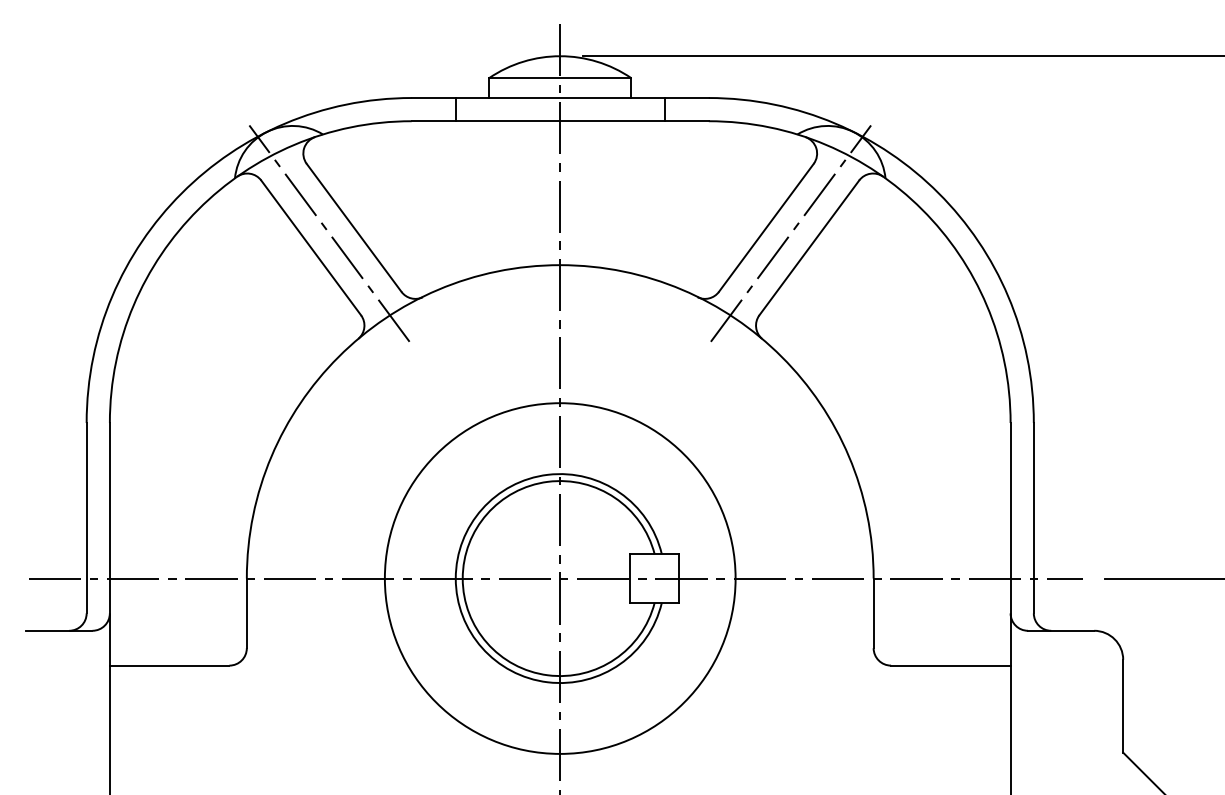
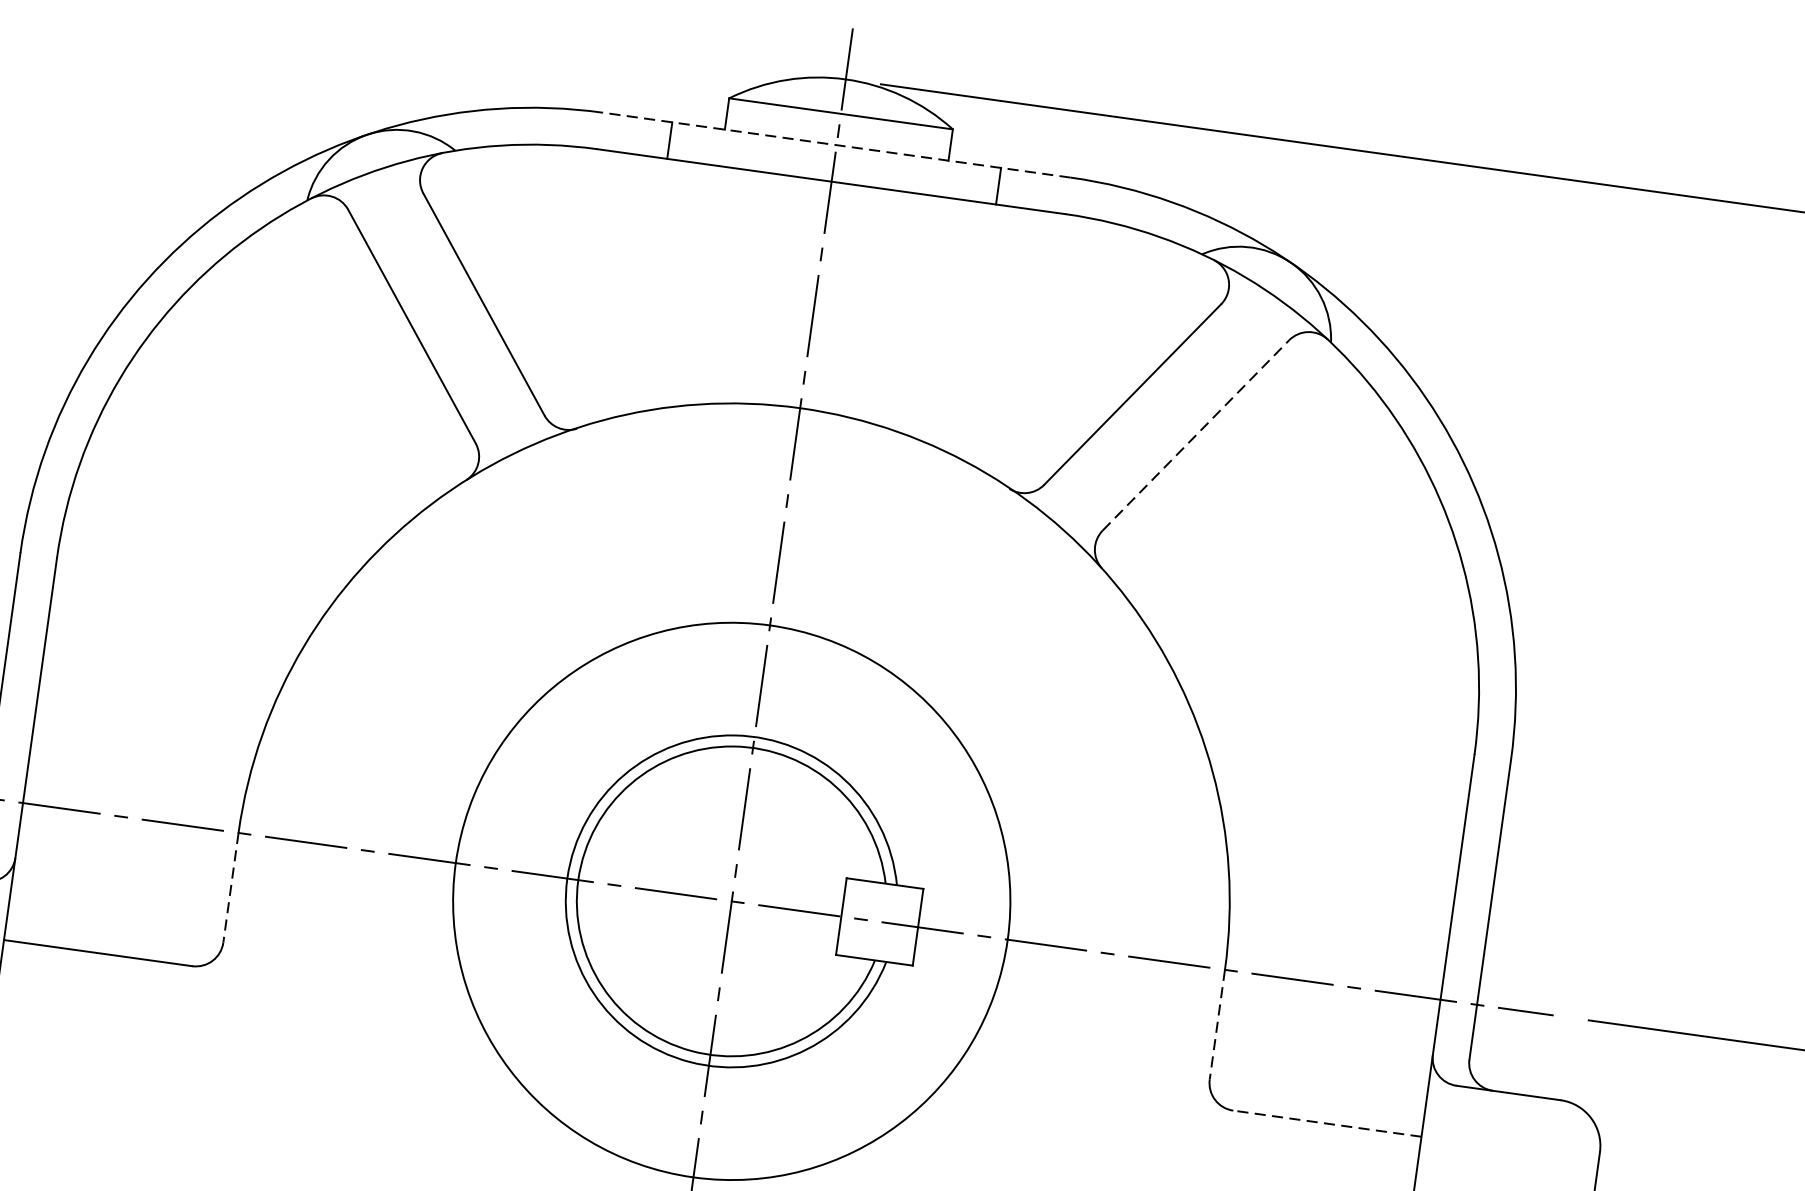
line: (560, 98) -> (837, 145), solid -> dashed
line: (329, 233) -> (443, 307), removed
line: (790, 233) -> (1169, 408), removed
line: (809, 247) -> (1196, 434), solid -> dashed
line: (246, 613) -> (230, 887), solid -> dashed
line: (873, 613) -> (1217, 1024), solid -> dashed
line: (950, 665) -> (1326, 1123), solid -> dashed

